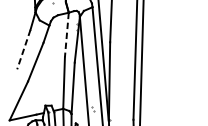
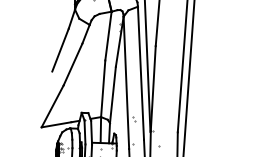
line: (66, 35) -> (108, 36), dashed -> solid
line: (23, 49) -> (60, 50), dashed -> solid

